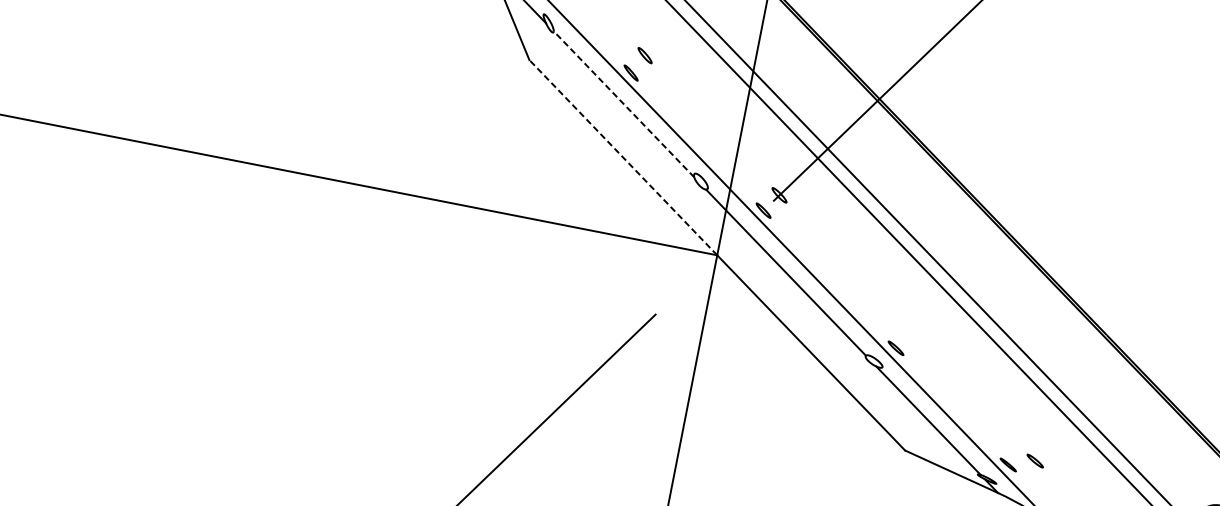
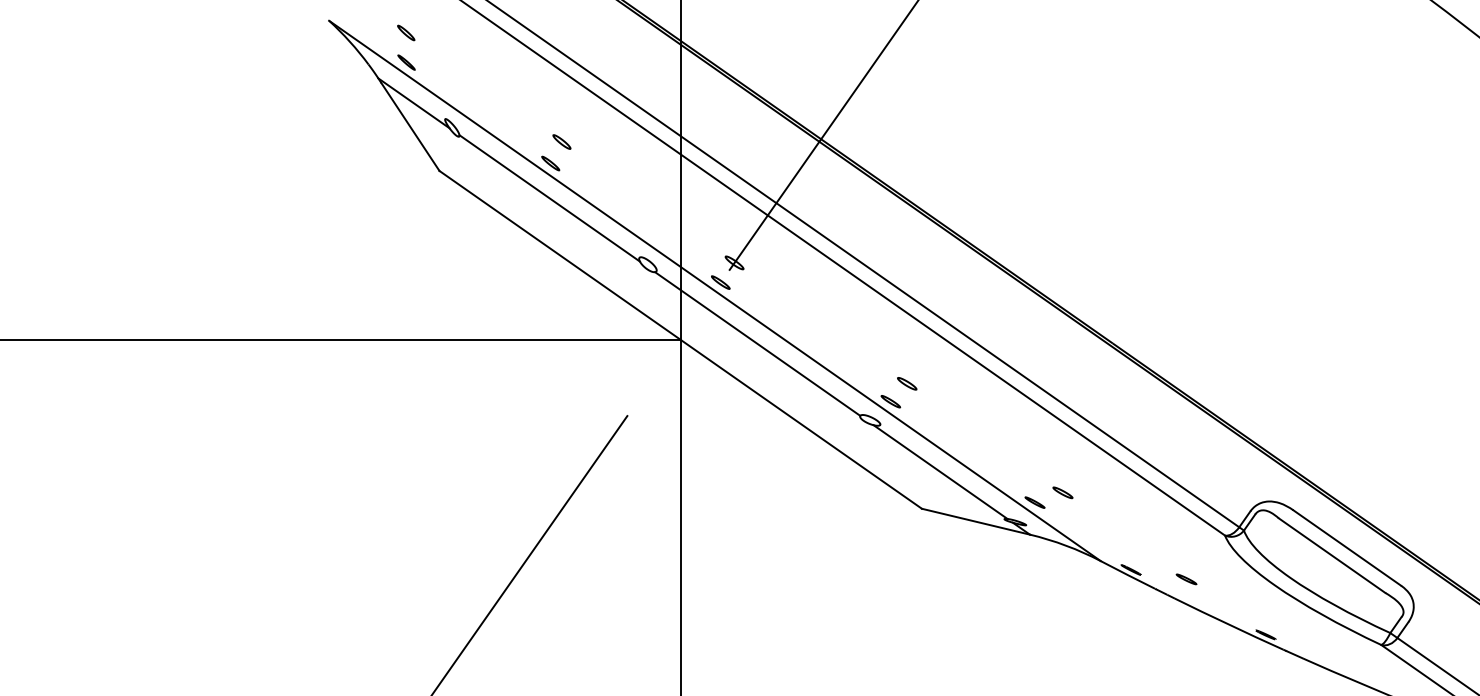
line: (623, 104) -> (549, 198), dashed -> solid
line: (622, 157) -> (559, 255), dashed -> solid
part: (914, 334) -> (907, 383), added

